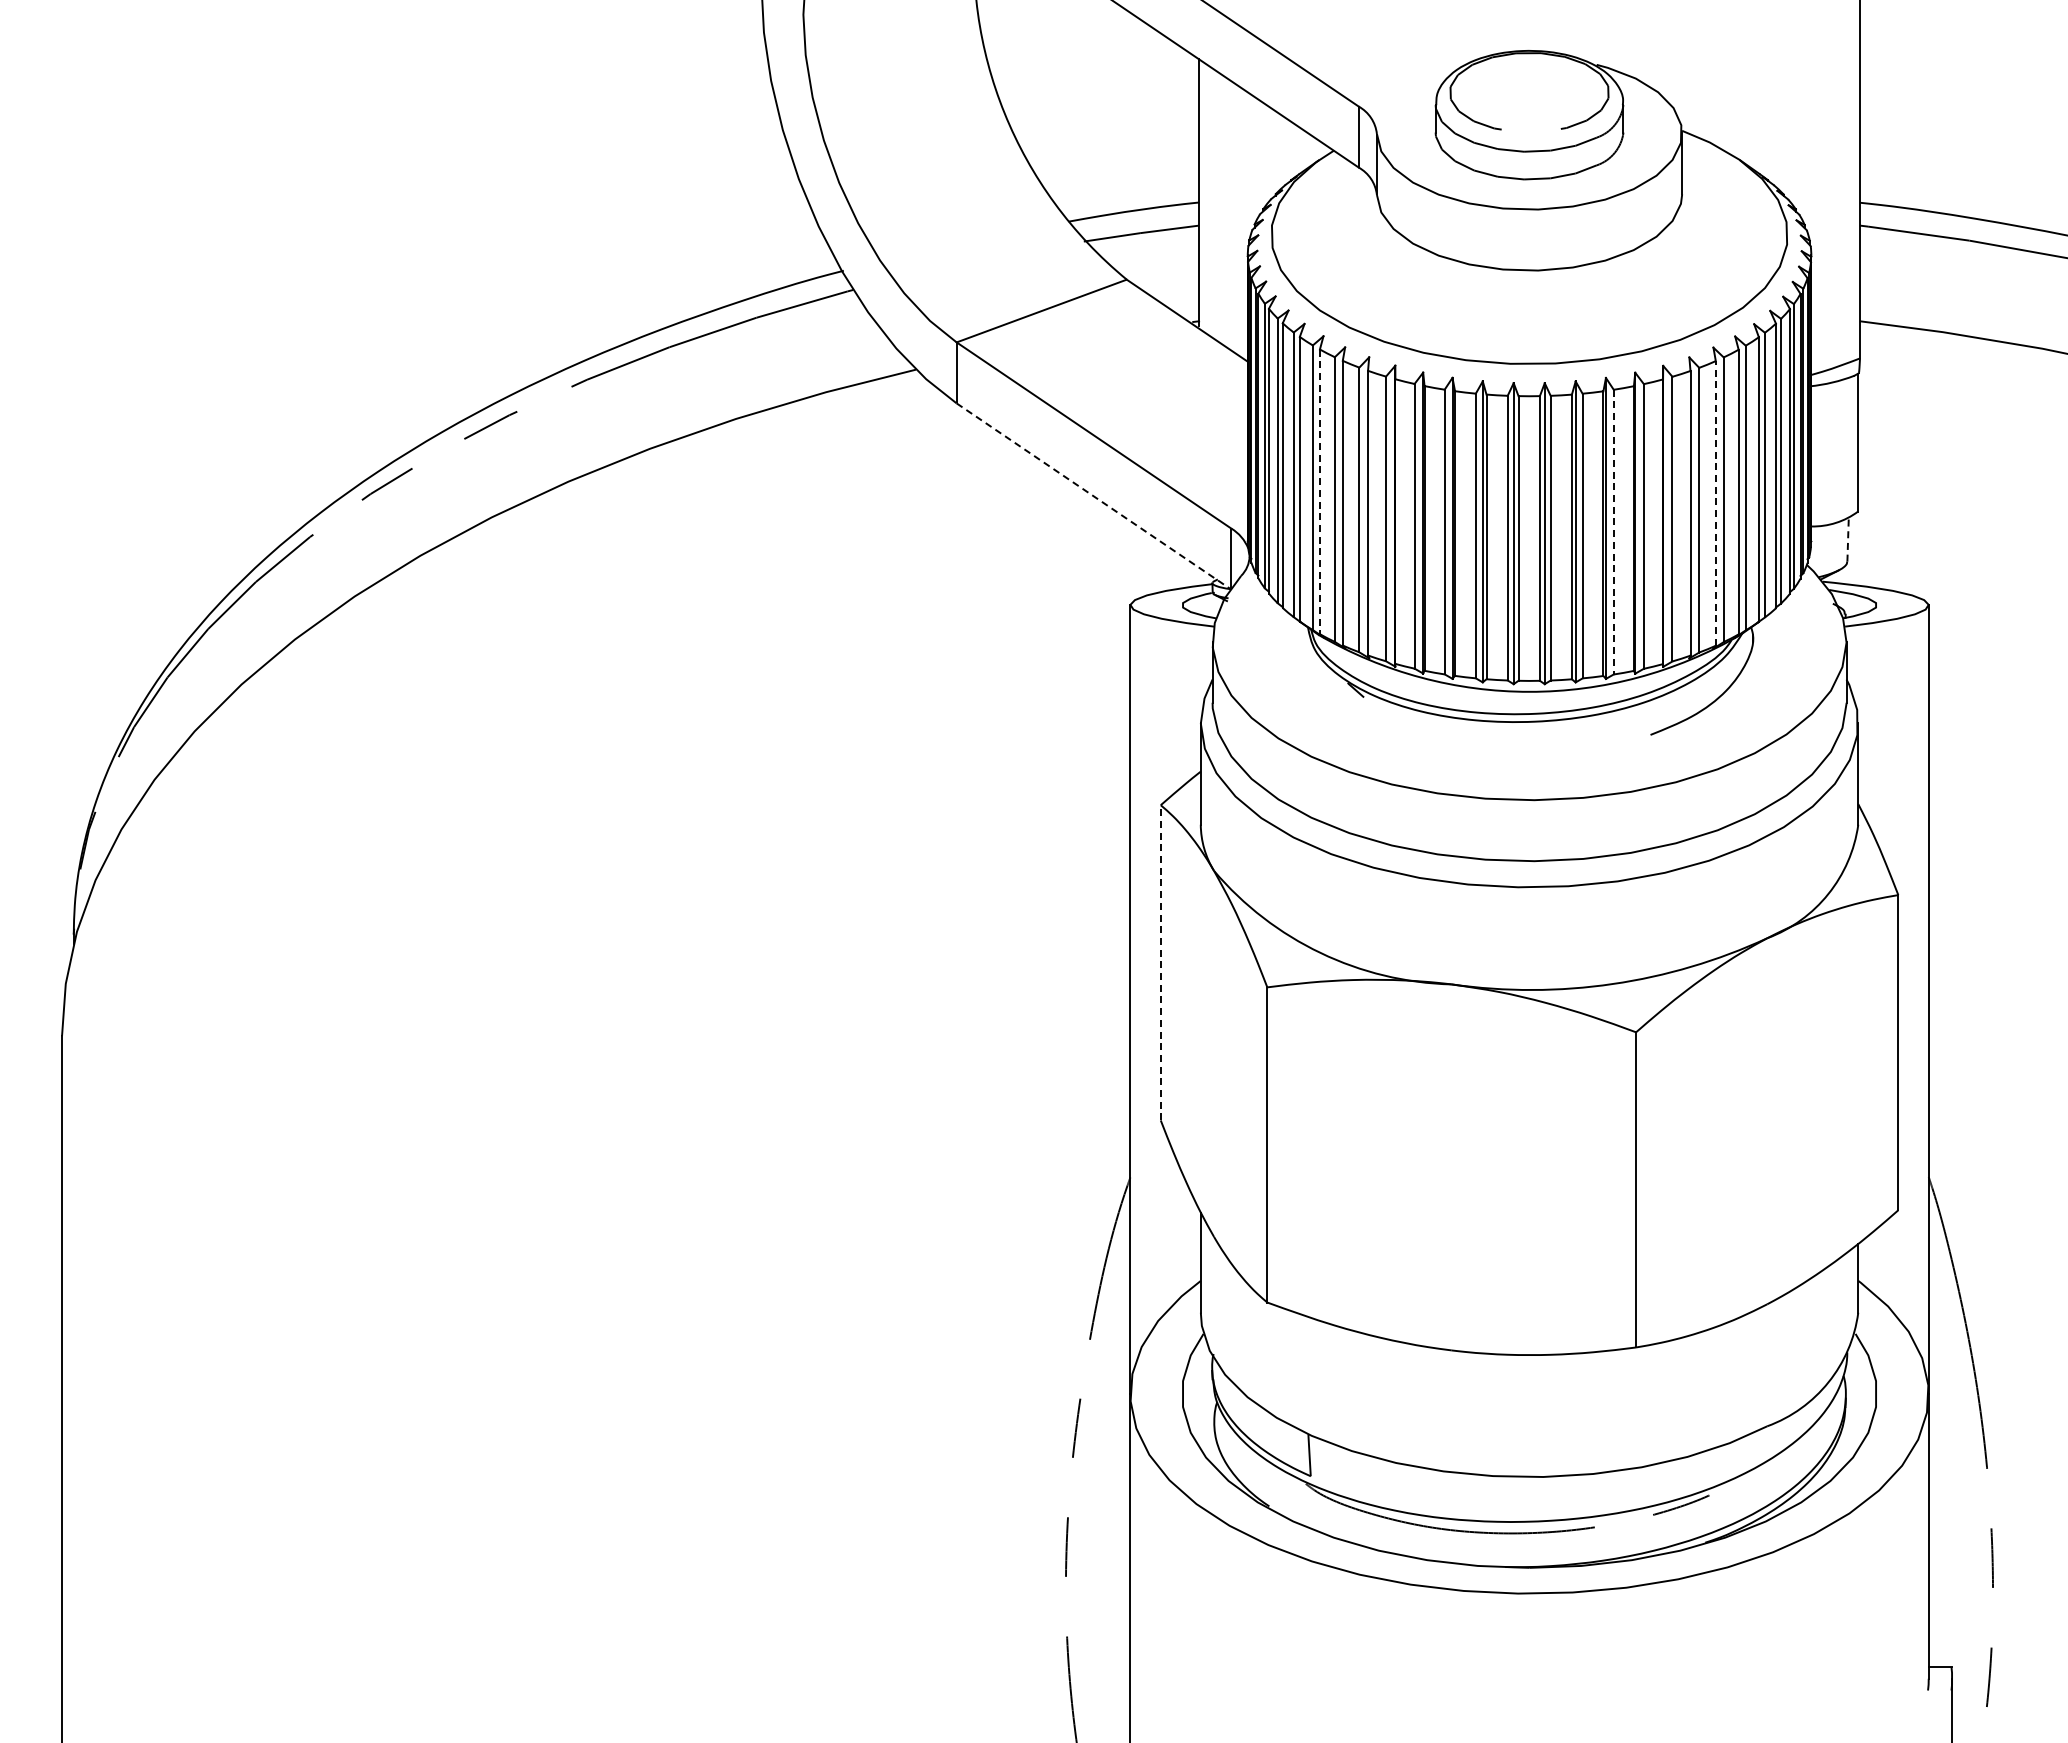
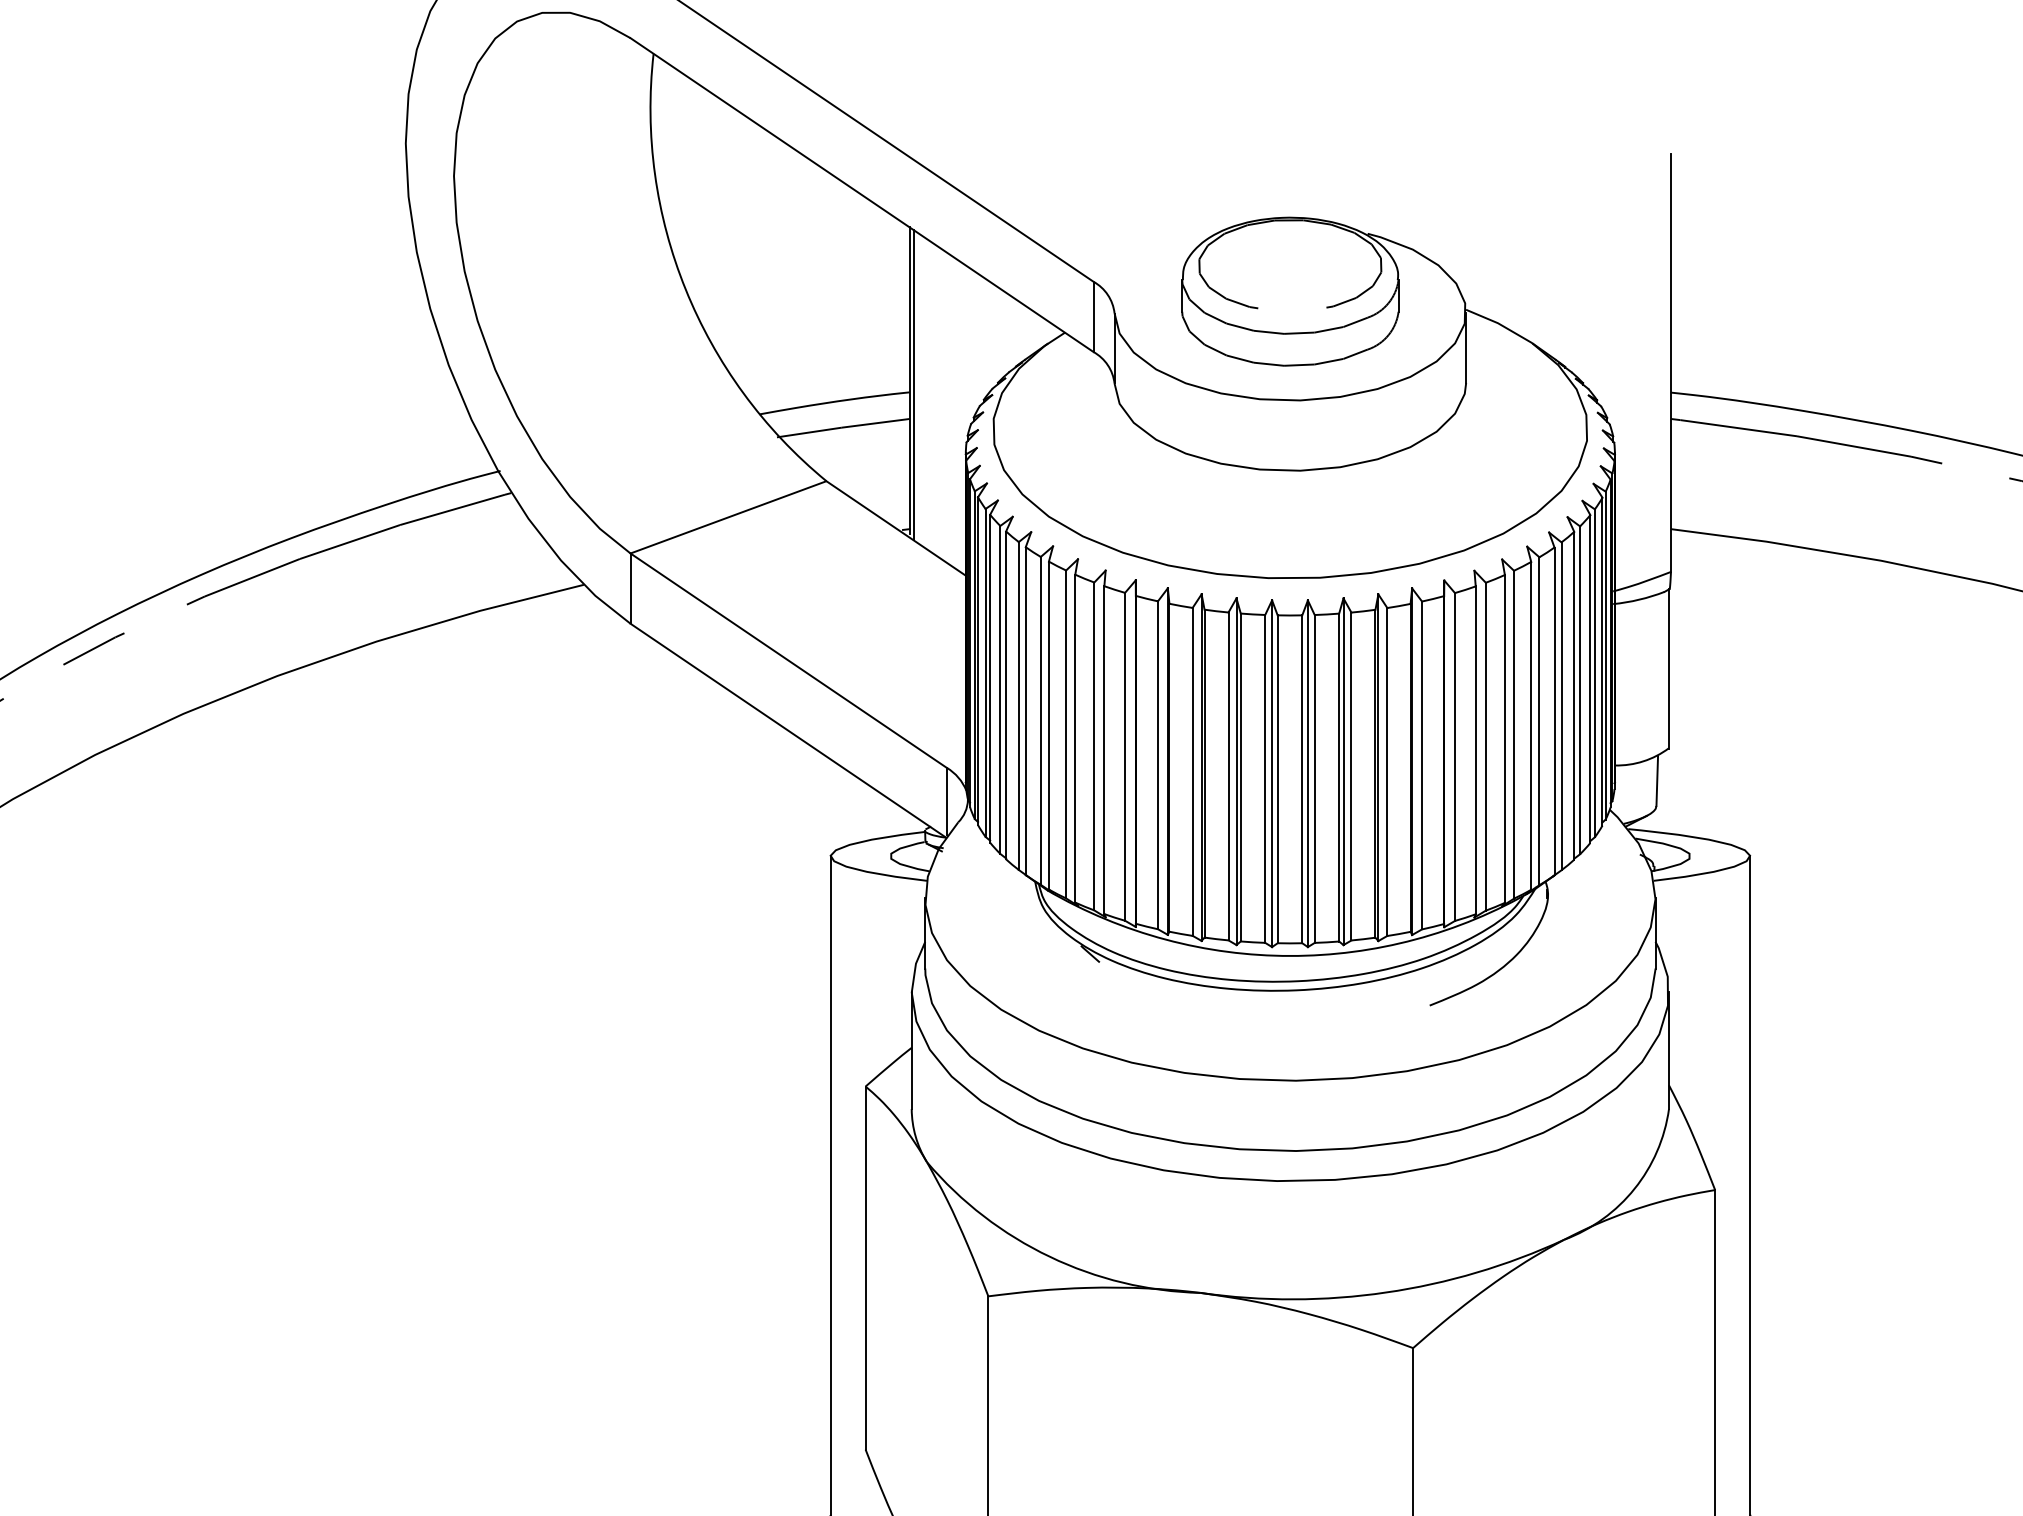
line: (1202, 196) -> (913, 385), added
line: (1319, 492) -> (1048, 726), dashed -> solid
line: (1094, 496) -> (789, 730), dashed -> solid
line: (1715, 502) -> (1504, 737), dashed -> solid
line: (1613, 532) -> (1387, 772), dashed -> solid
line: (1848, 540) -> (1657, 781), dashed -> solid
line: (1160, 962) -> (865, 1267), dashed -> solid

